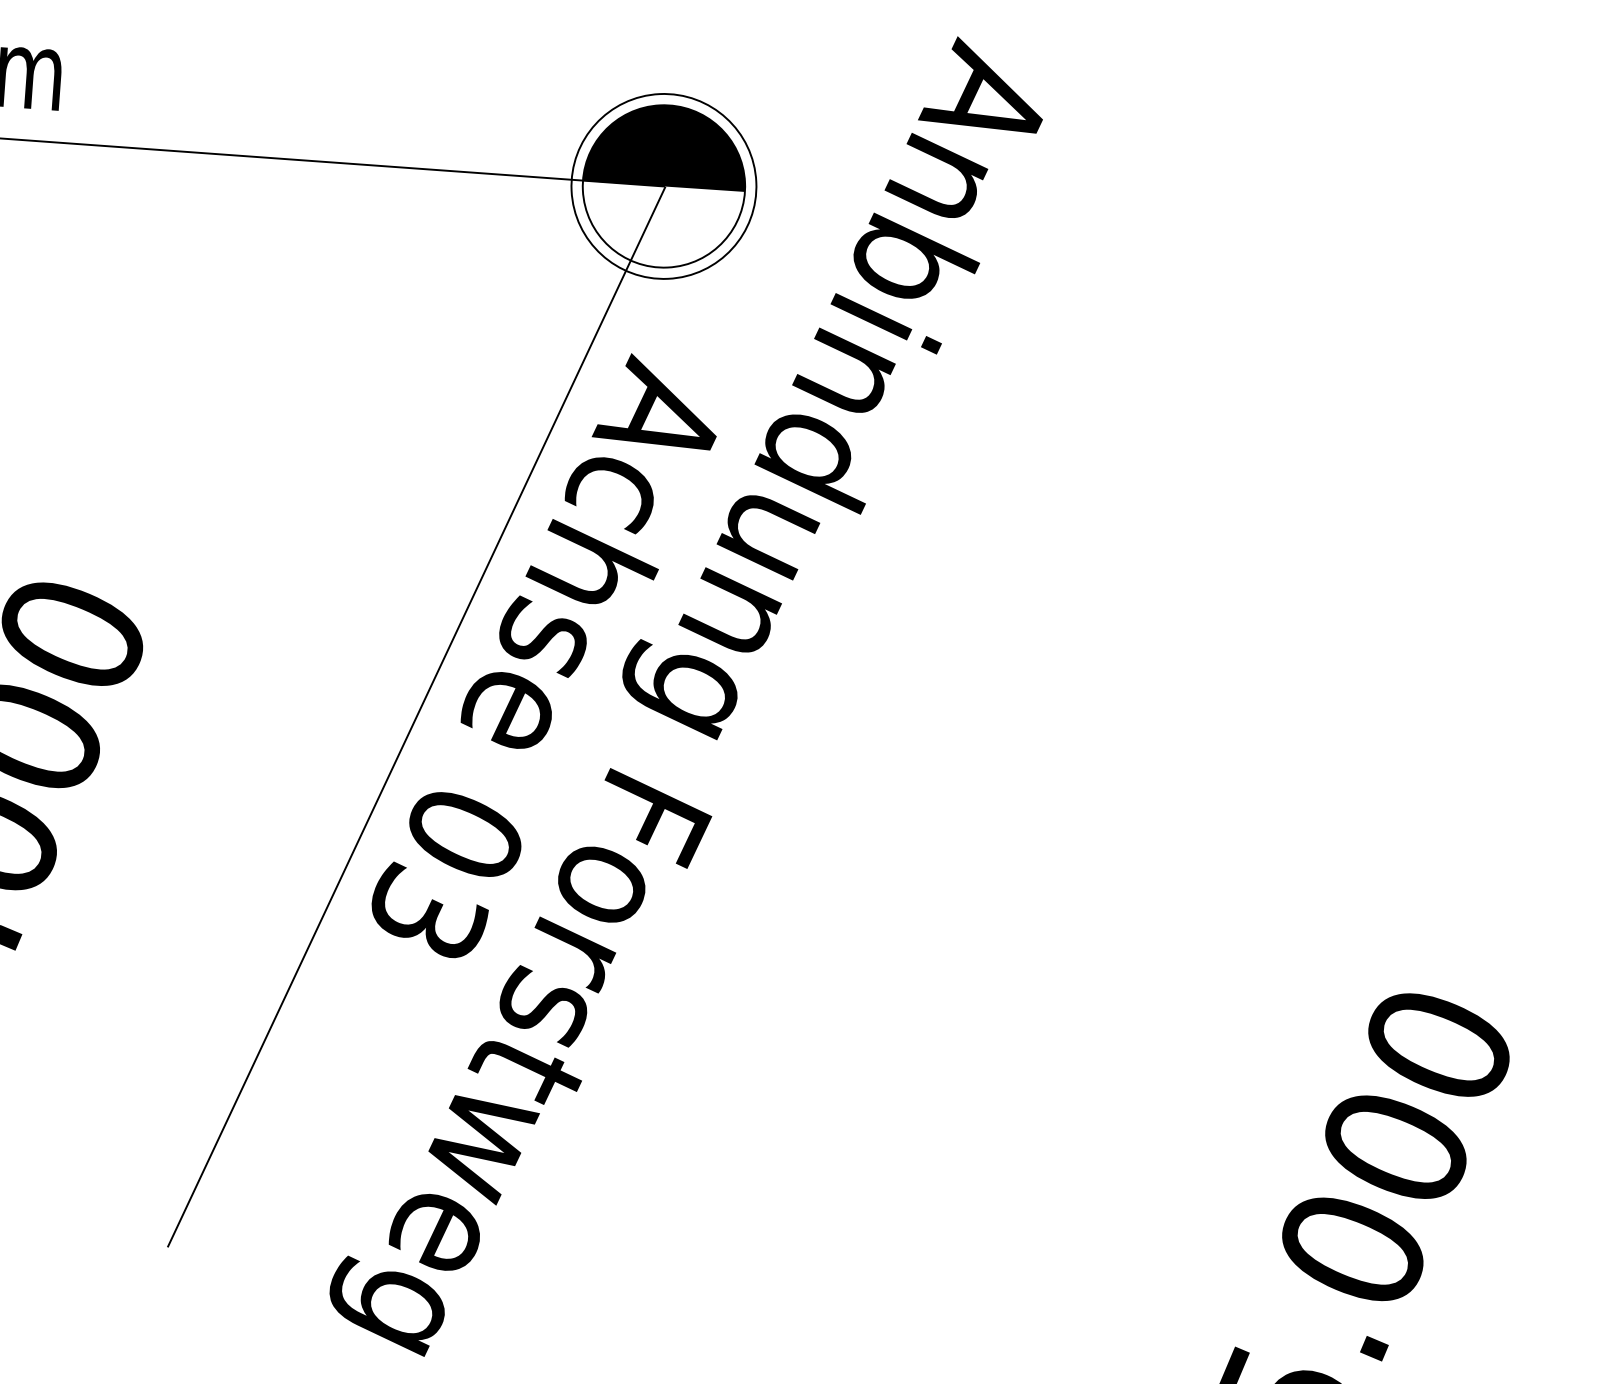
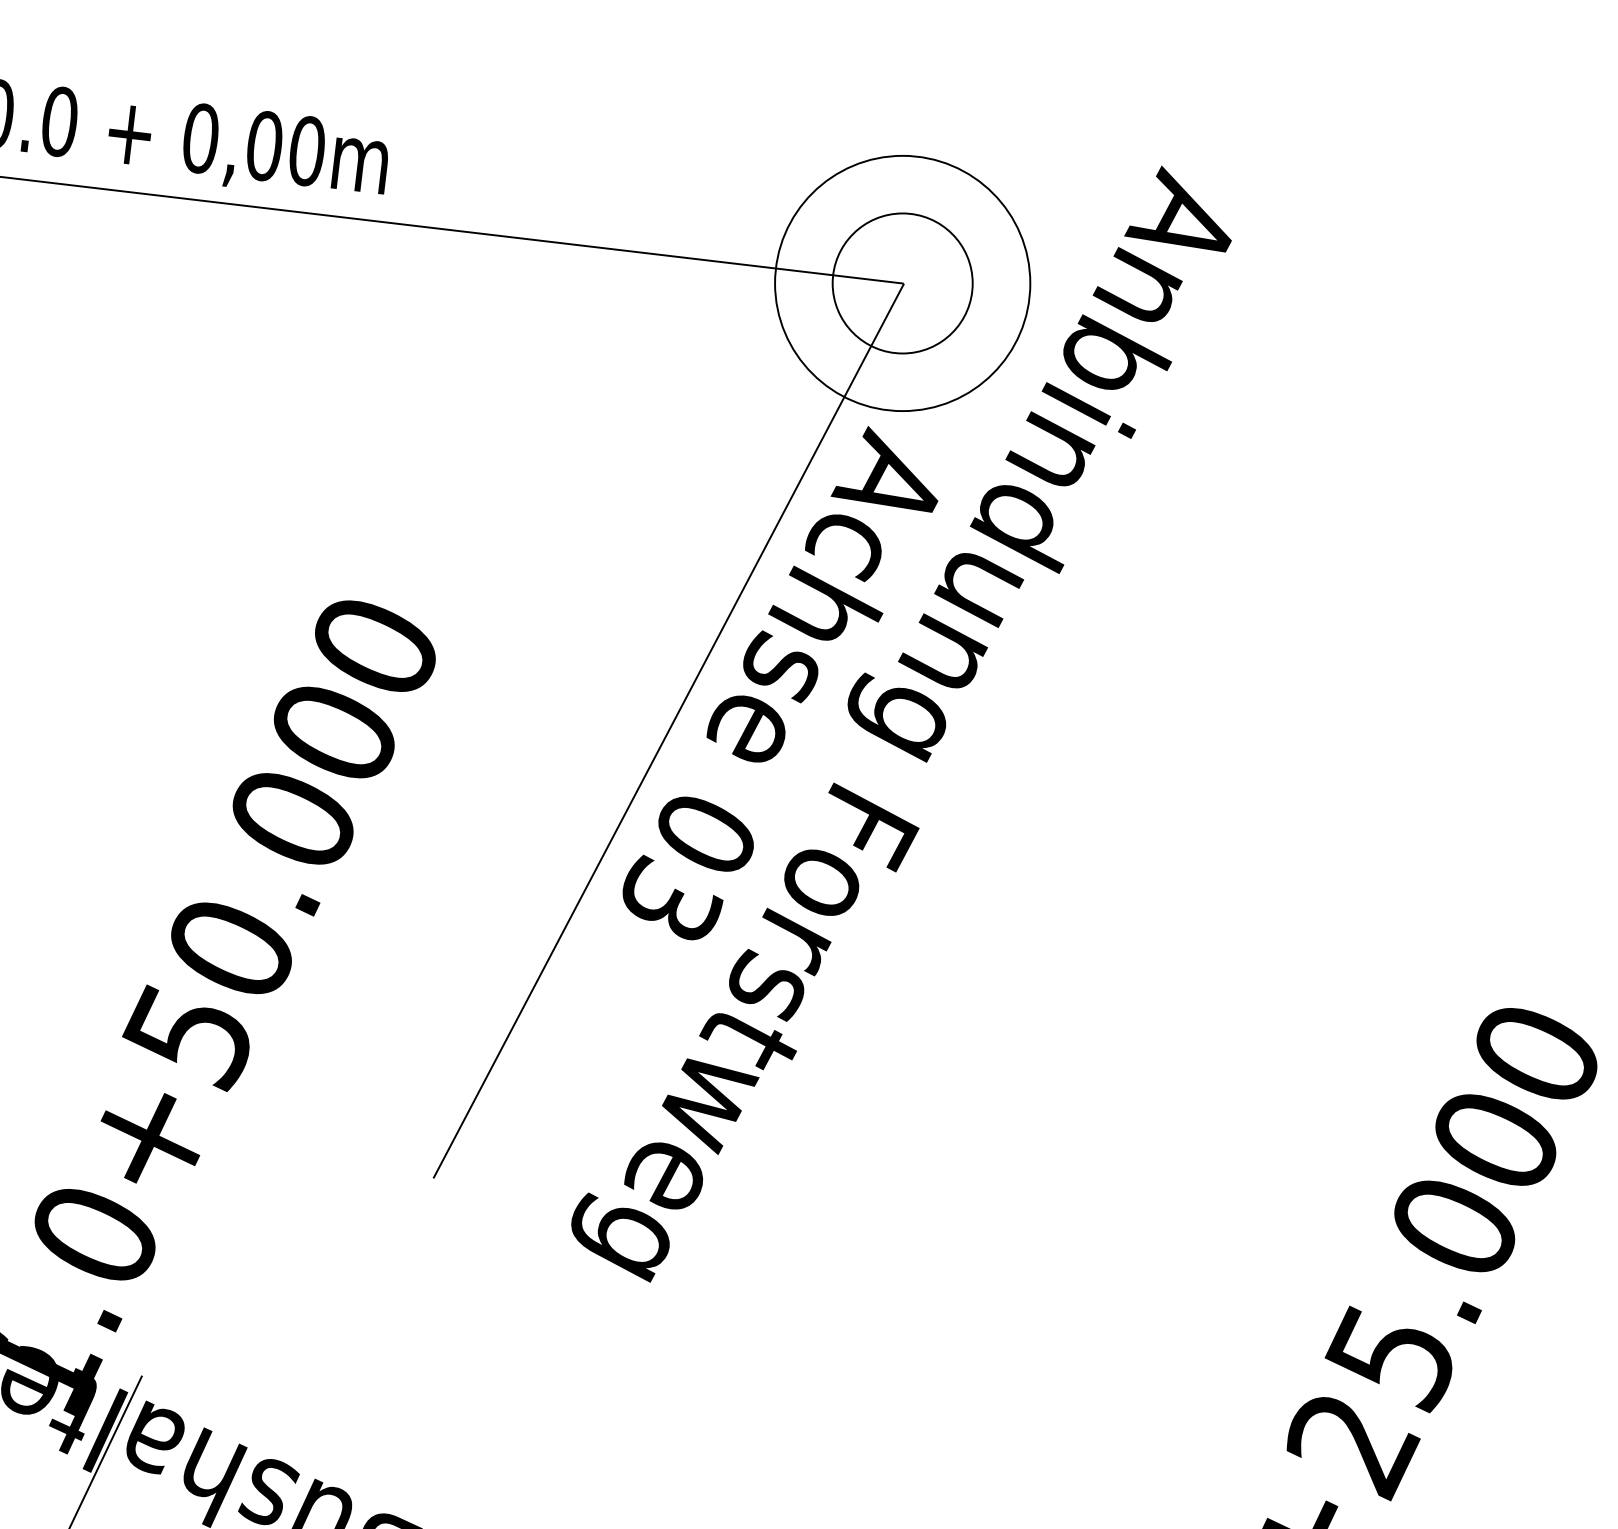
fill: (662, 150) -> (902, 252), removed
circle: (663, 186) -> (902, 283), size x1.6

